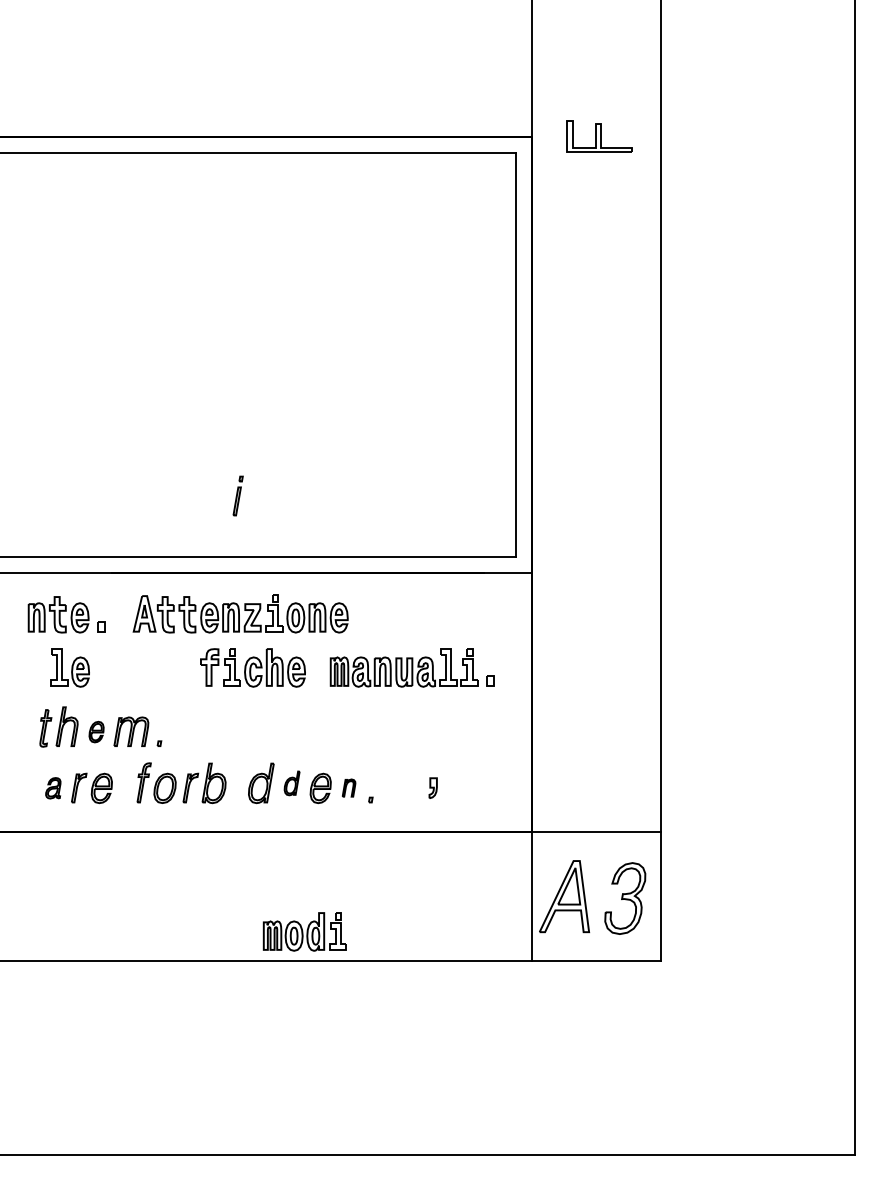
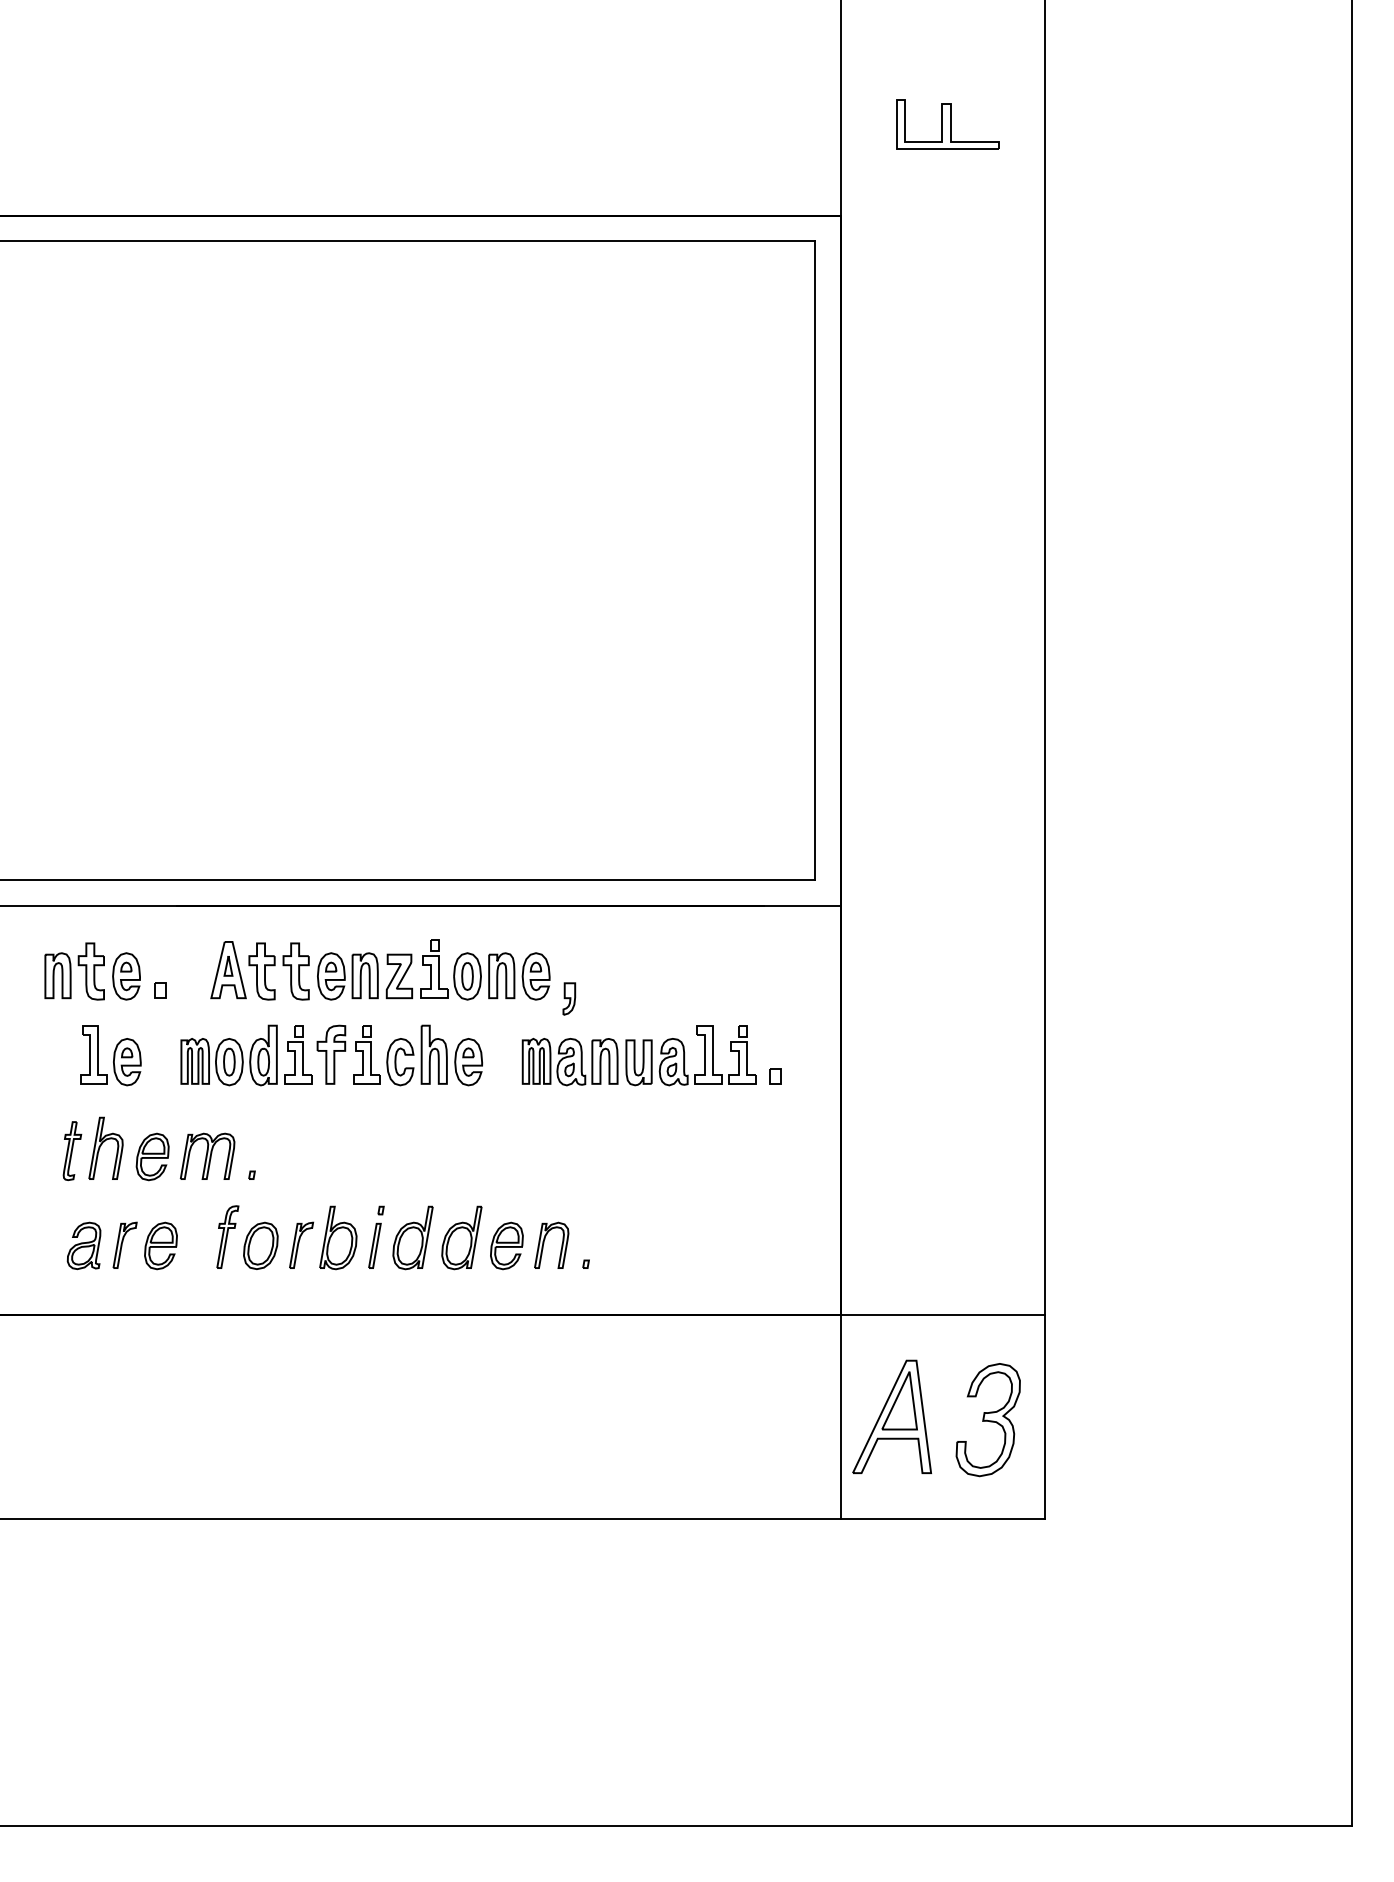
part: (599, 136) -> (947, 123), moved
part: (237, 495) -> (375, 1236), moved
part: (96, 731) -> (152, 1155), size x1.43
part: (291, 783) -> (460, 1238), size x1.67
part: (53, 787) -> (84, 1244), size x1.43
part: (348, 787) -> (550, 1244), size x1.67
part: (432, 787) -> (568, 997), moved
part: (304, 931) -> (245, 1054), moved

